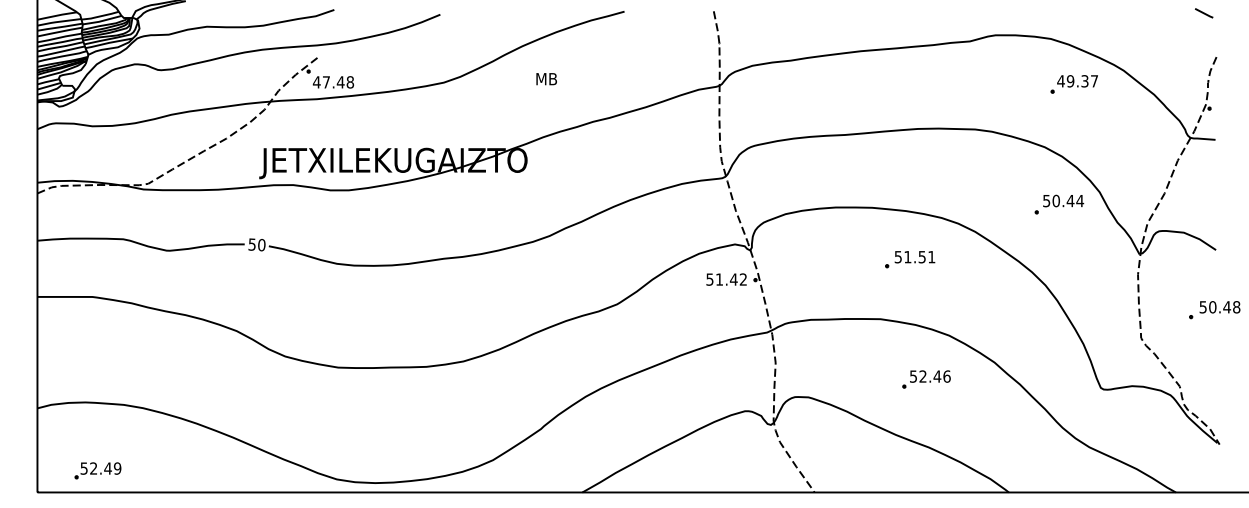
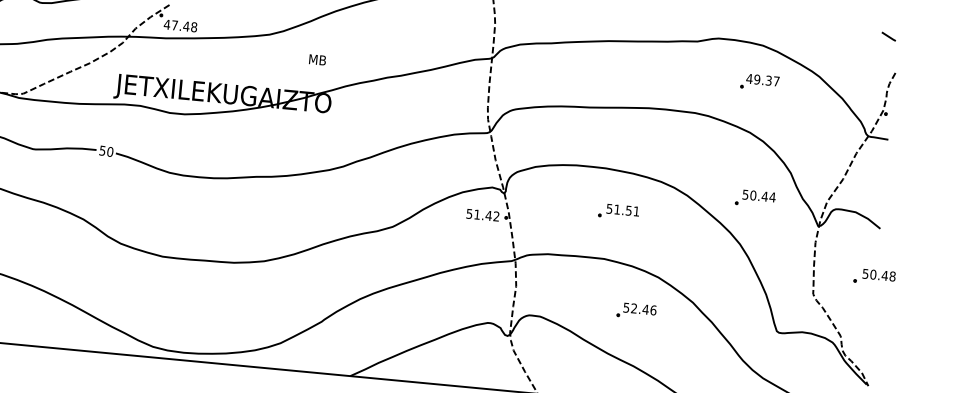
text: (546, 79) -> (317, 60), moved
part: (1073, 84) -> (759, 82), moved
part: (1059, 204) -> (755, 198), moved
part: (910, 259) -> (619, 211), moved

